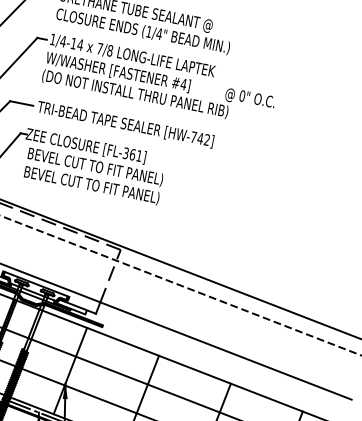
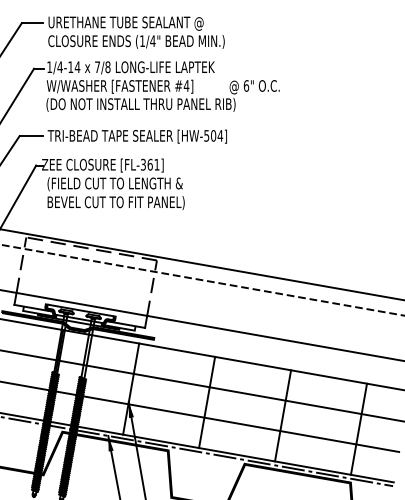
text: (242, 95) -> (246, 85), 0" -> 6"
text: (200, 138) -> (213, 135), [HW-742] -> [HW-504]
text: (94, 167) -> (115, 184), BEVEL CUT TO FIT PANEL) -> (FIELD CUT TO LENGTH &

